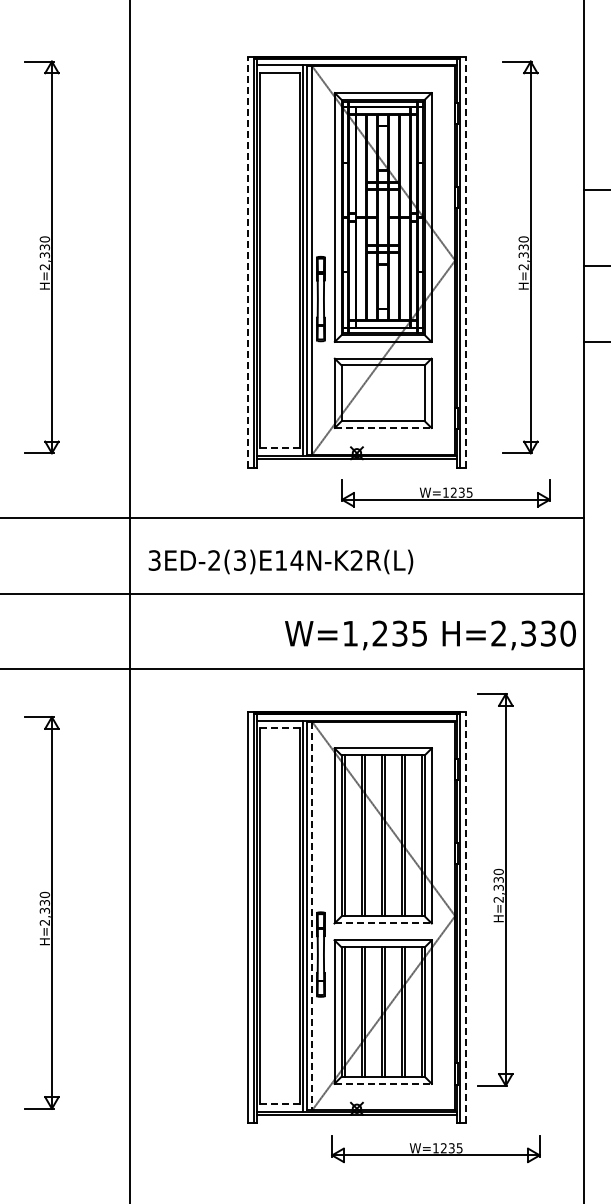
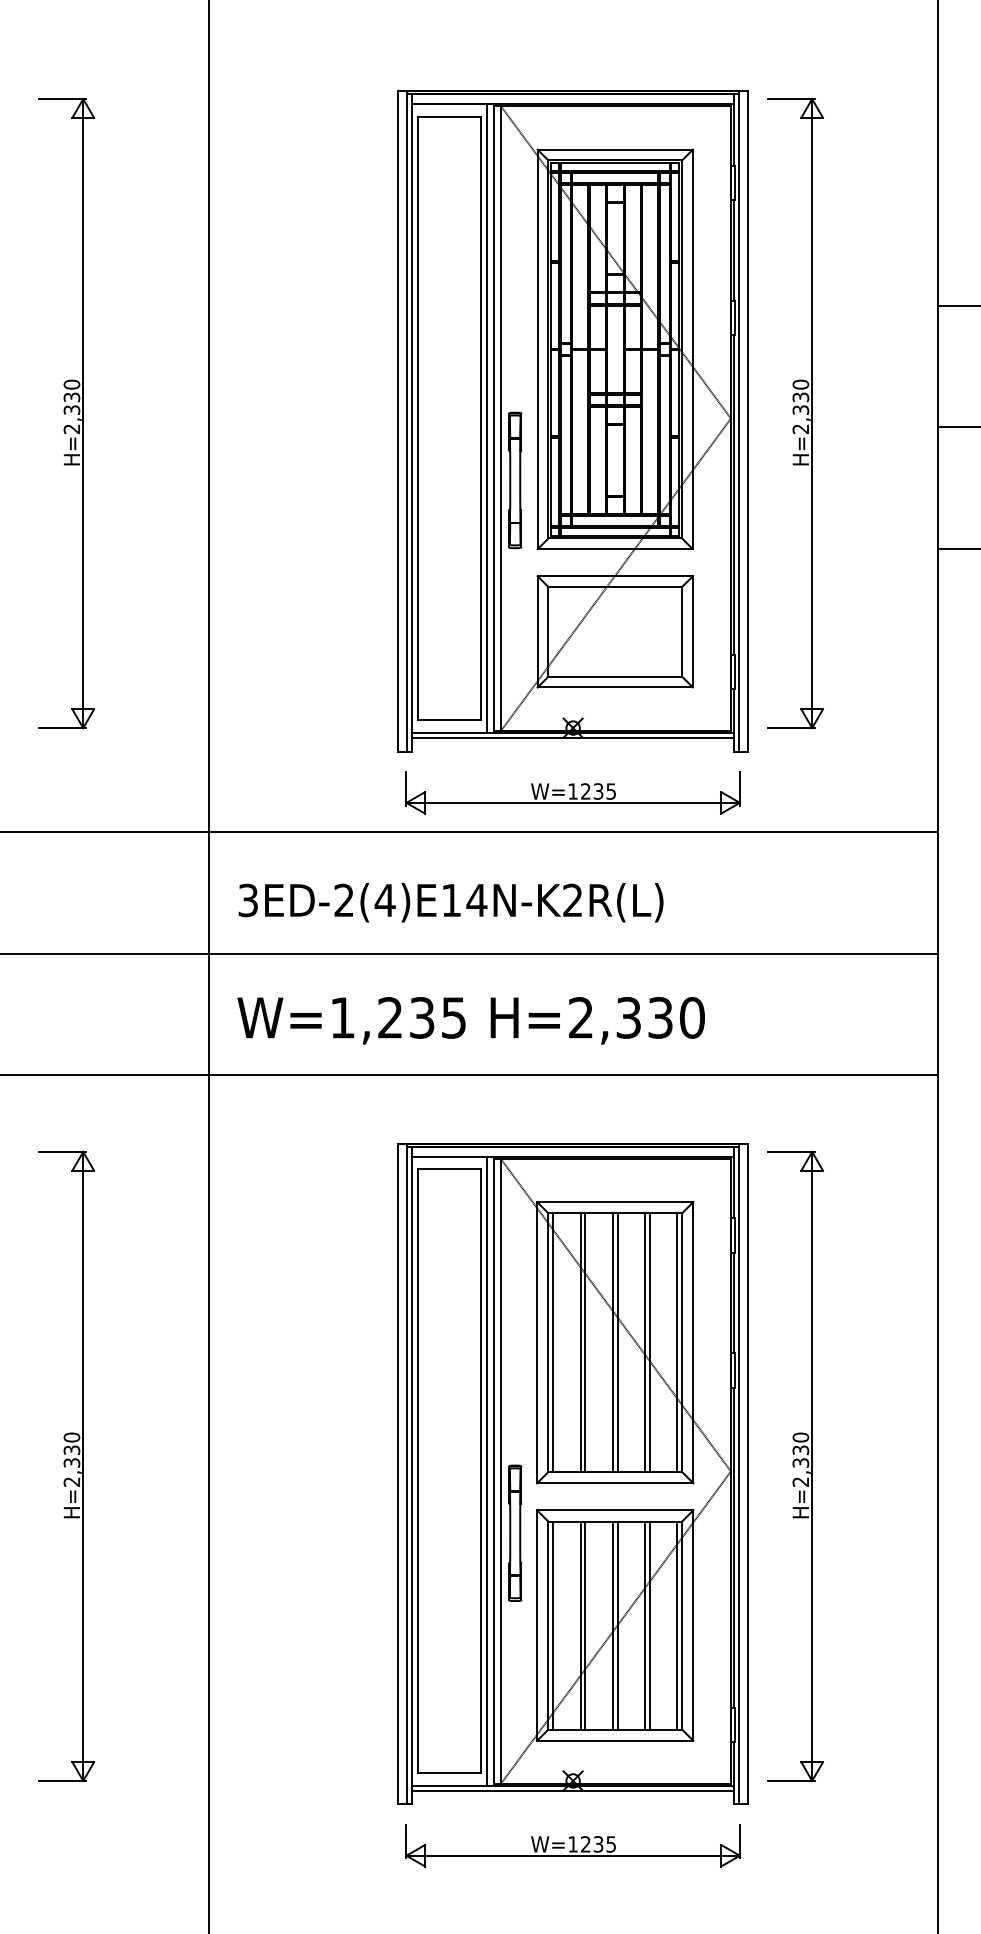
part: (520, 257) -> (795, 413), moved
line: (248, 262) -> (398, 421), dashed -> solid
line: (465, 262) -> (747, 421), dashed -> solid
line: (383, 427) -> (615, 686), dashed -> solid
line: (279, 448) -> (448, 720), dashed -> solid
part: (445, 493) -> (572, 792), moved
text: (239, 560) -> (384, 900), 3ED-2(3)E14N-K2R(L) -> 3ED-2(4)E14N-K2R(L)
text: (430, 635) -> (471, 1020), moved
line: (279, 728) -> (448, 1170), dashed -> solid
part: (495, 889) -> (795, 1465), moved
line: (312, 916) -> (501, 1472), dashed -> solid
line: (465, 917) -> (747, 1473), dashed -> solid
line: (383, 923) -> (615, 1483), dashed -> solid
line: (383, 1083) -> (615, 1740), dashed -> solid
line: (279, 1104) -> (448, 1774), dashed -> solid
part: (435, 1149) -> (572, 1846), moved

